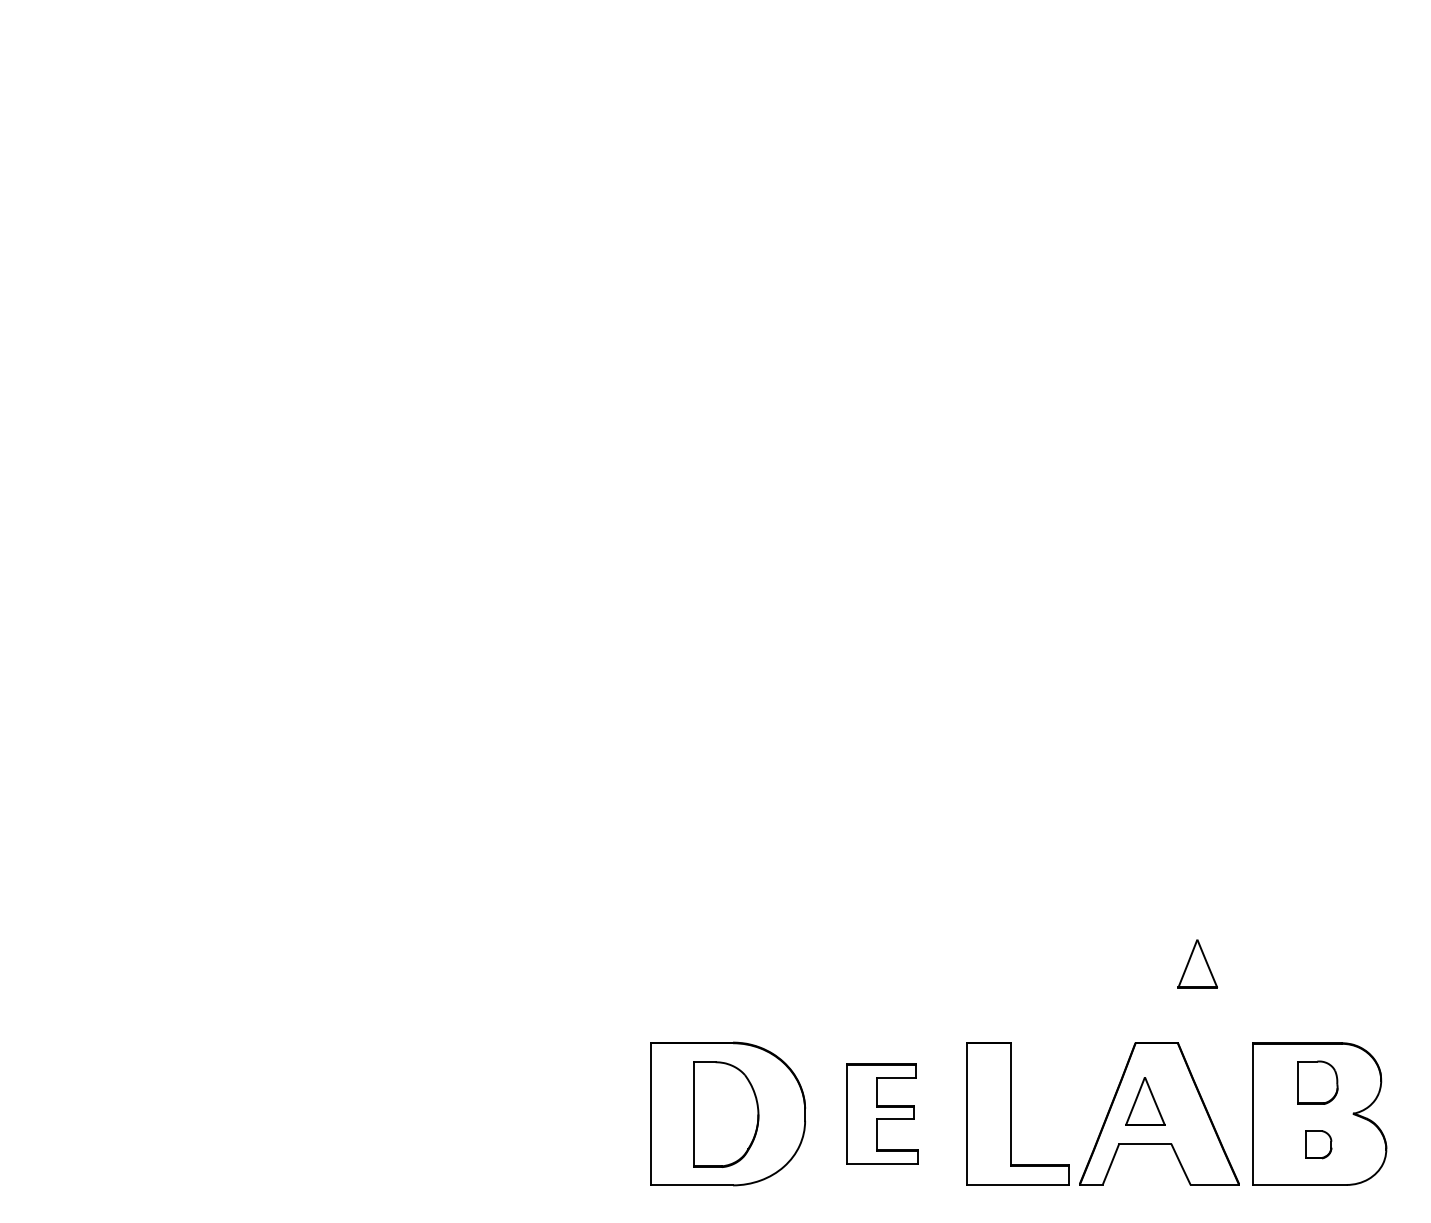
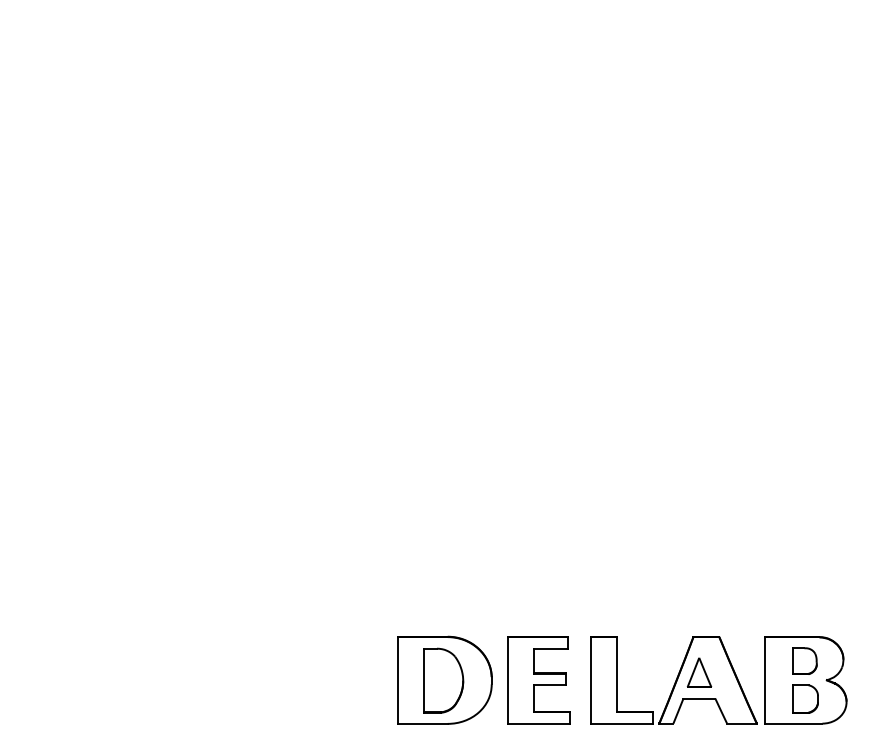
part: (1197, 963) -> (731, 588), removed
part: (881, 1114) -> (538, 680), size x1.43
part: (1319, 1143) -> (805, 698), size x1.67

